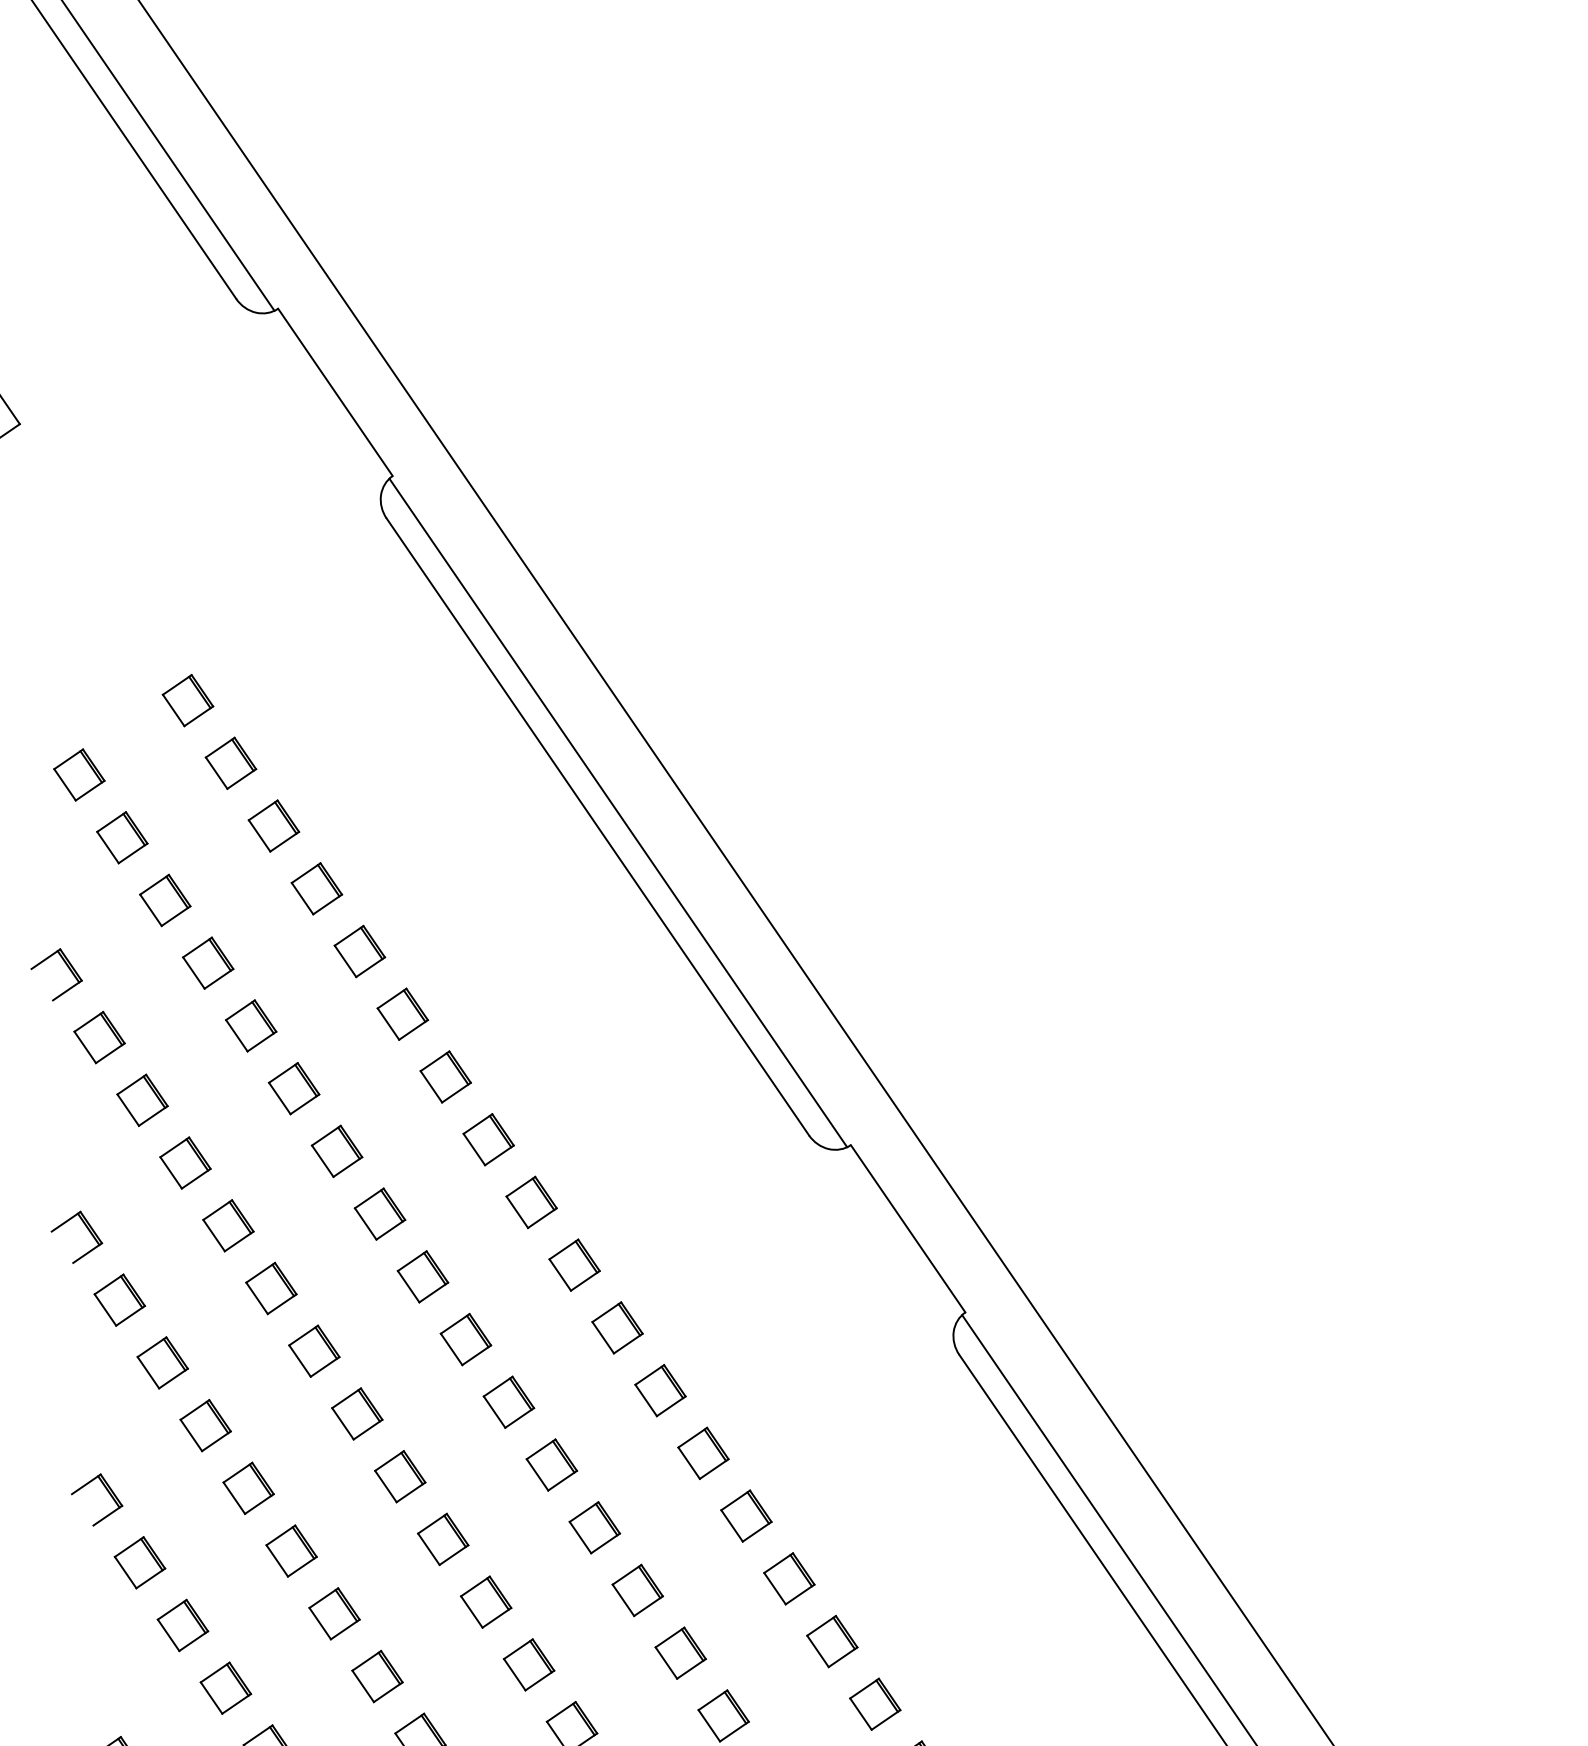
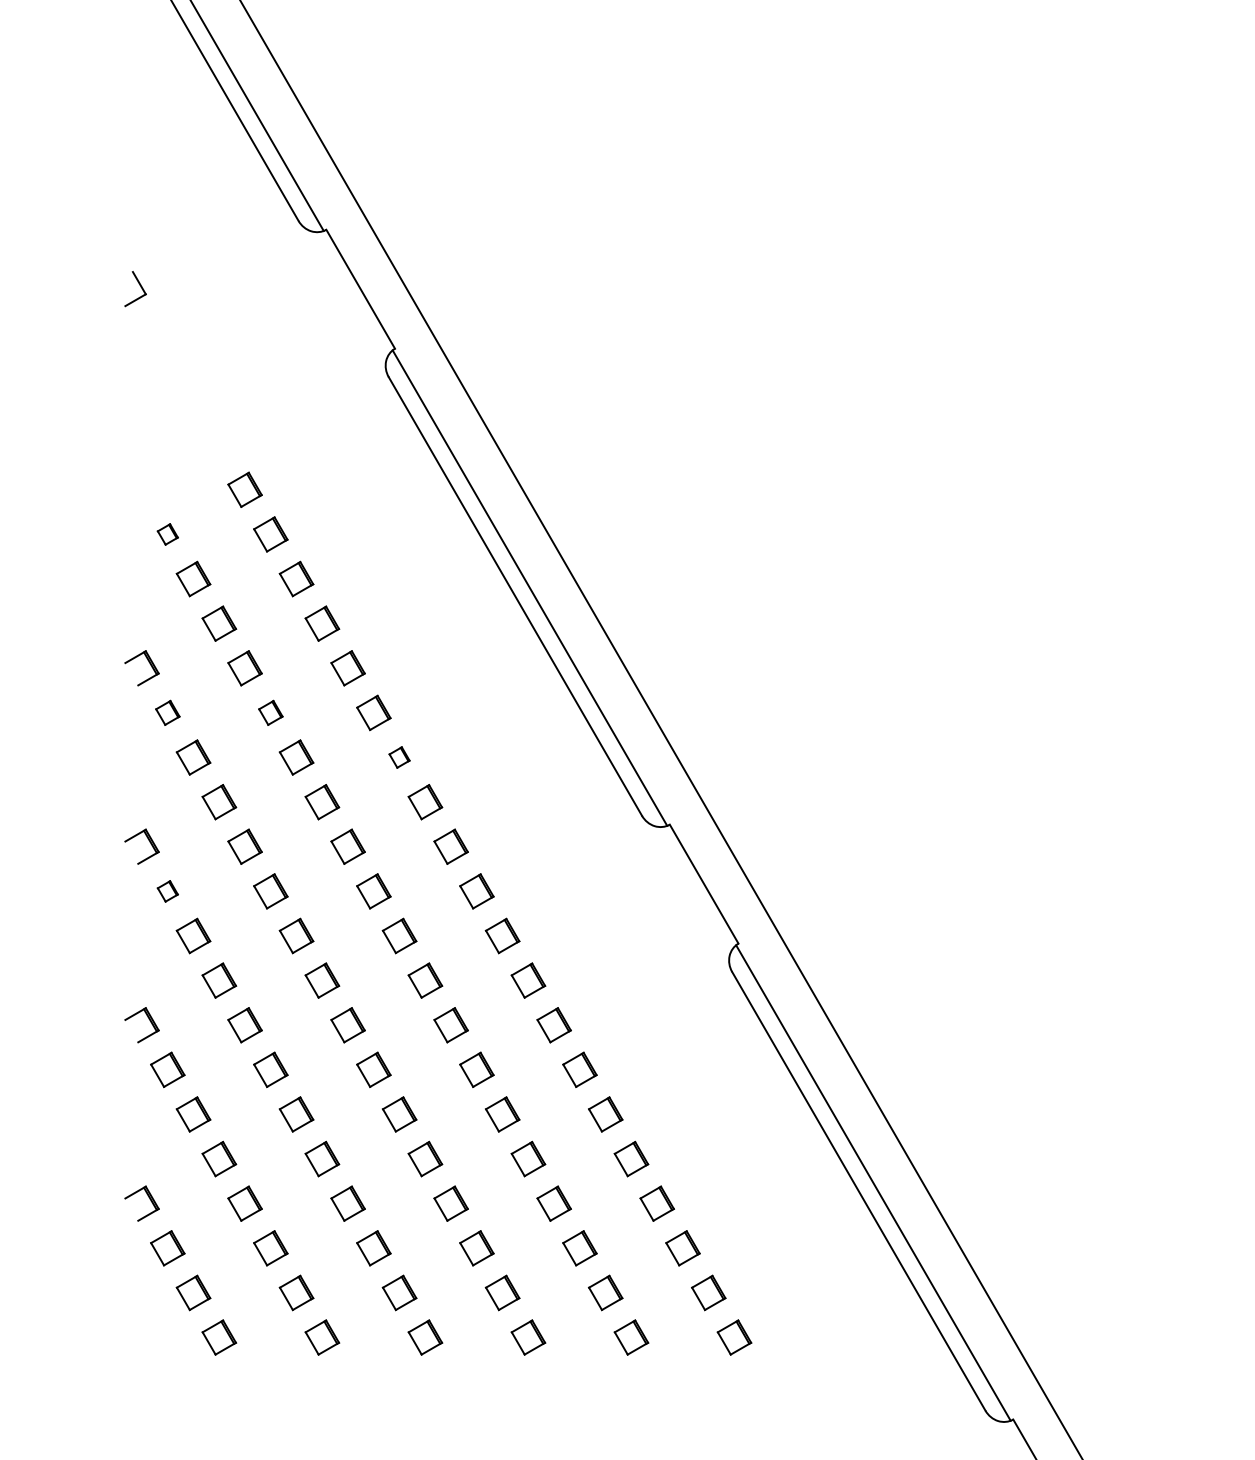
part: (78, 775) -> (167, 534), size x0.6
part: (250, 1025) -> (270, 712), size x0.7
part: (99, 1036) -> (167, 712), size x0.7
part: (445, 1076) -> (399, 757), size x0.6
part: (119, 1300) -> (167, 891), size x0.6

